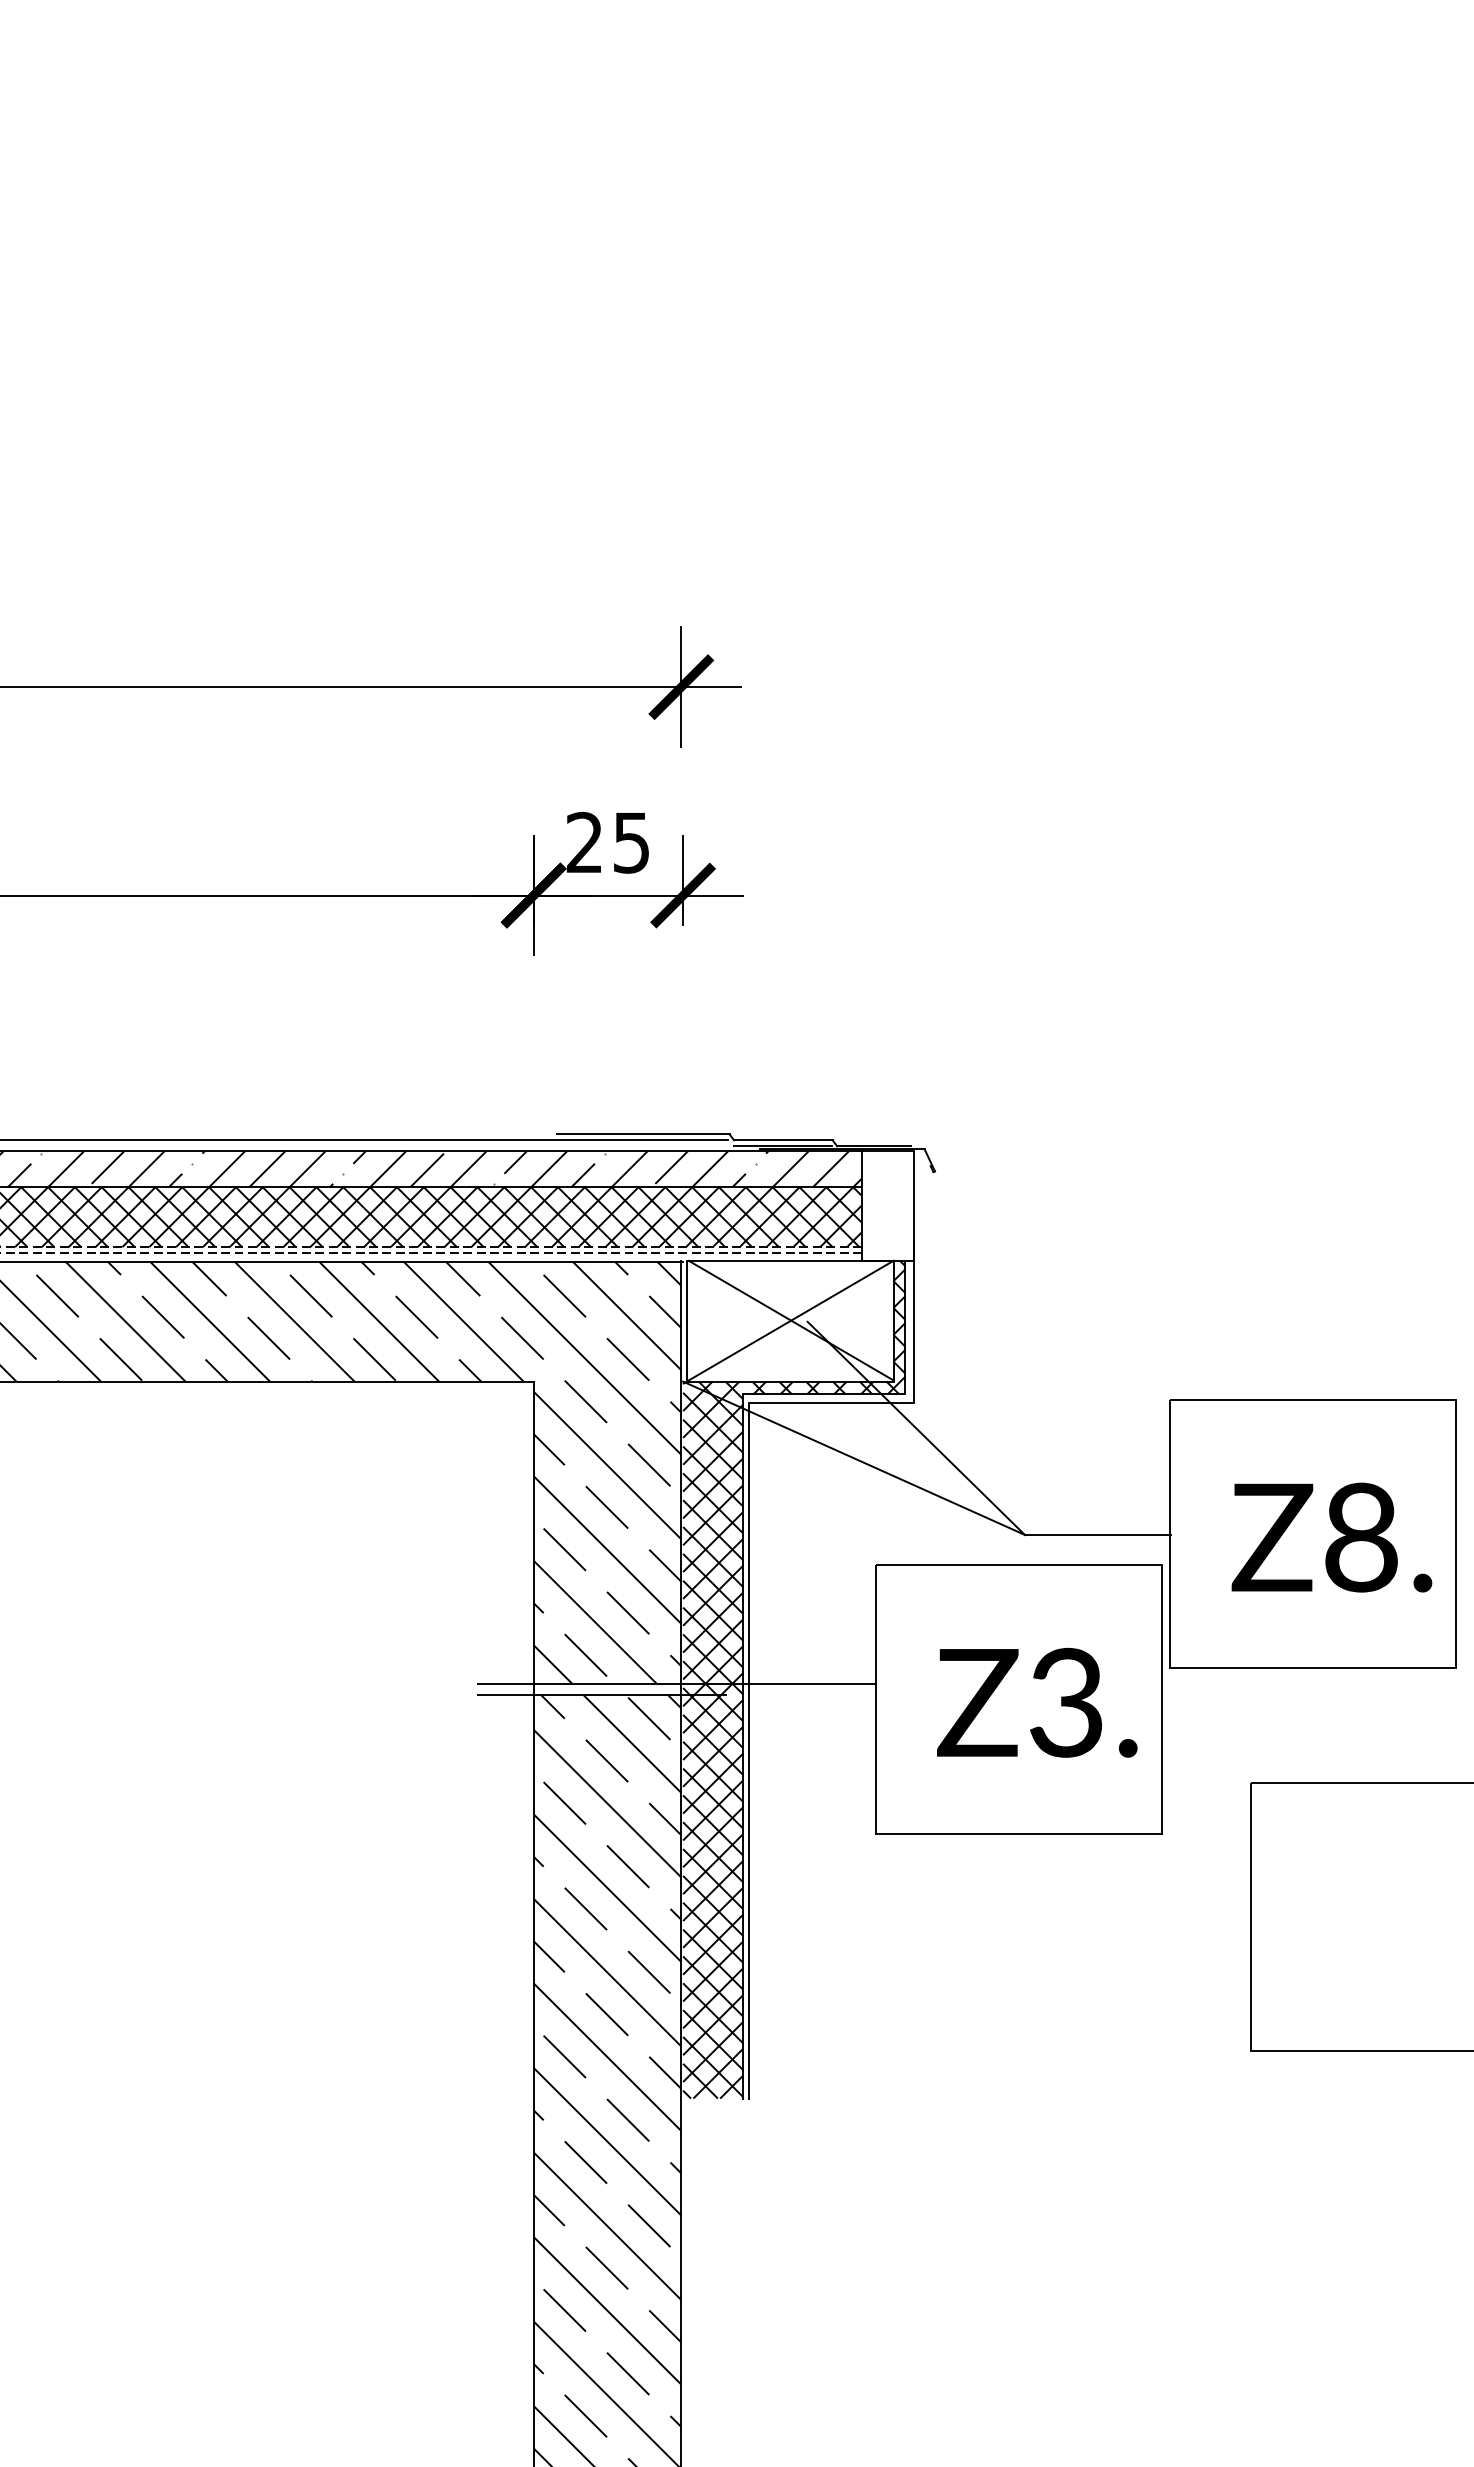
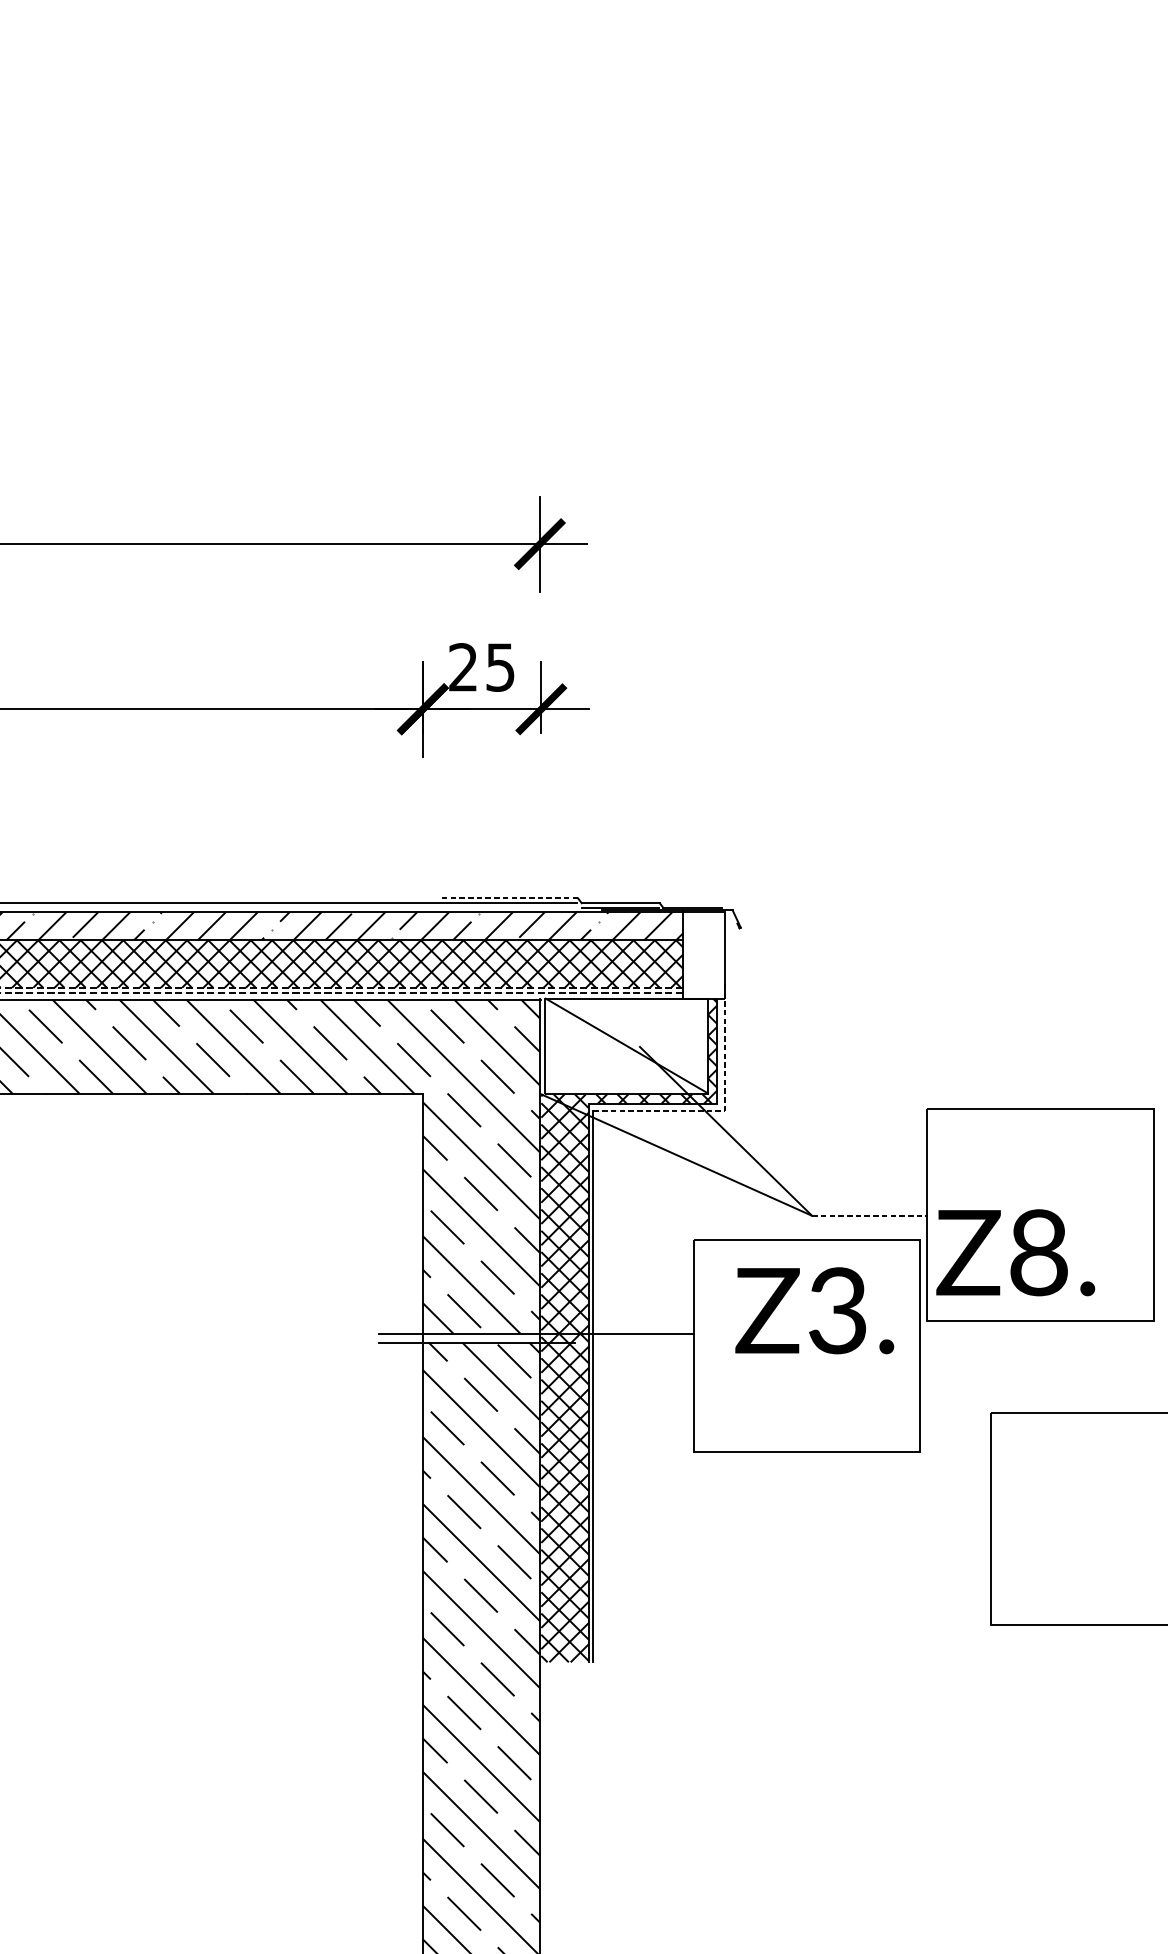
line: (642, 1134) -> (509, 898), solid -> dashed
line: (790, 1320) -> (626, 1045), removed
line: (913, 1402) -> (723, 1110), solid -> dashed
line: (1097, 1534) -> (869, 1215), solid -> dashed
text: (1331, 1537) -> (1015, 1252), moved
text: (1037, 1702) -> (814, 1310), moved

